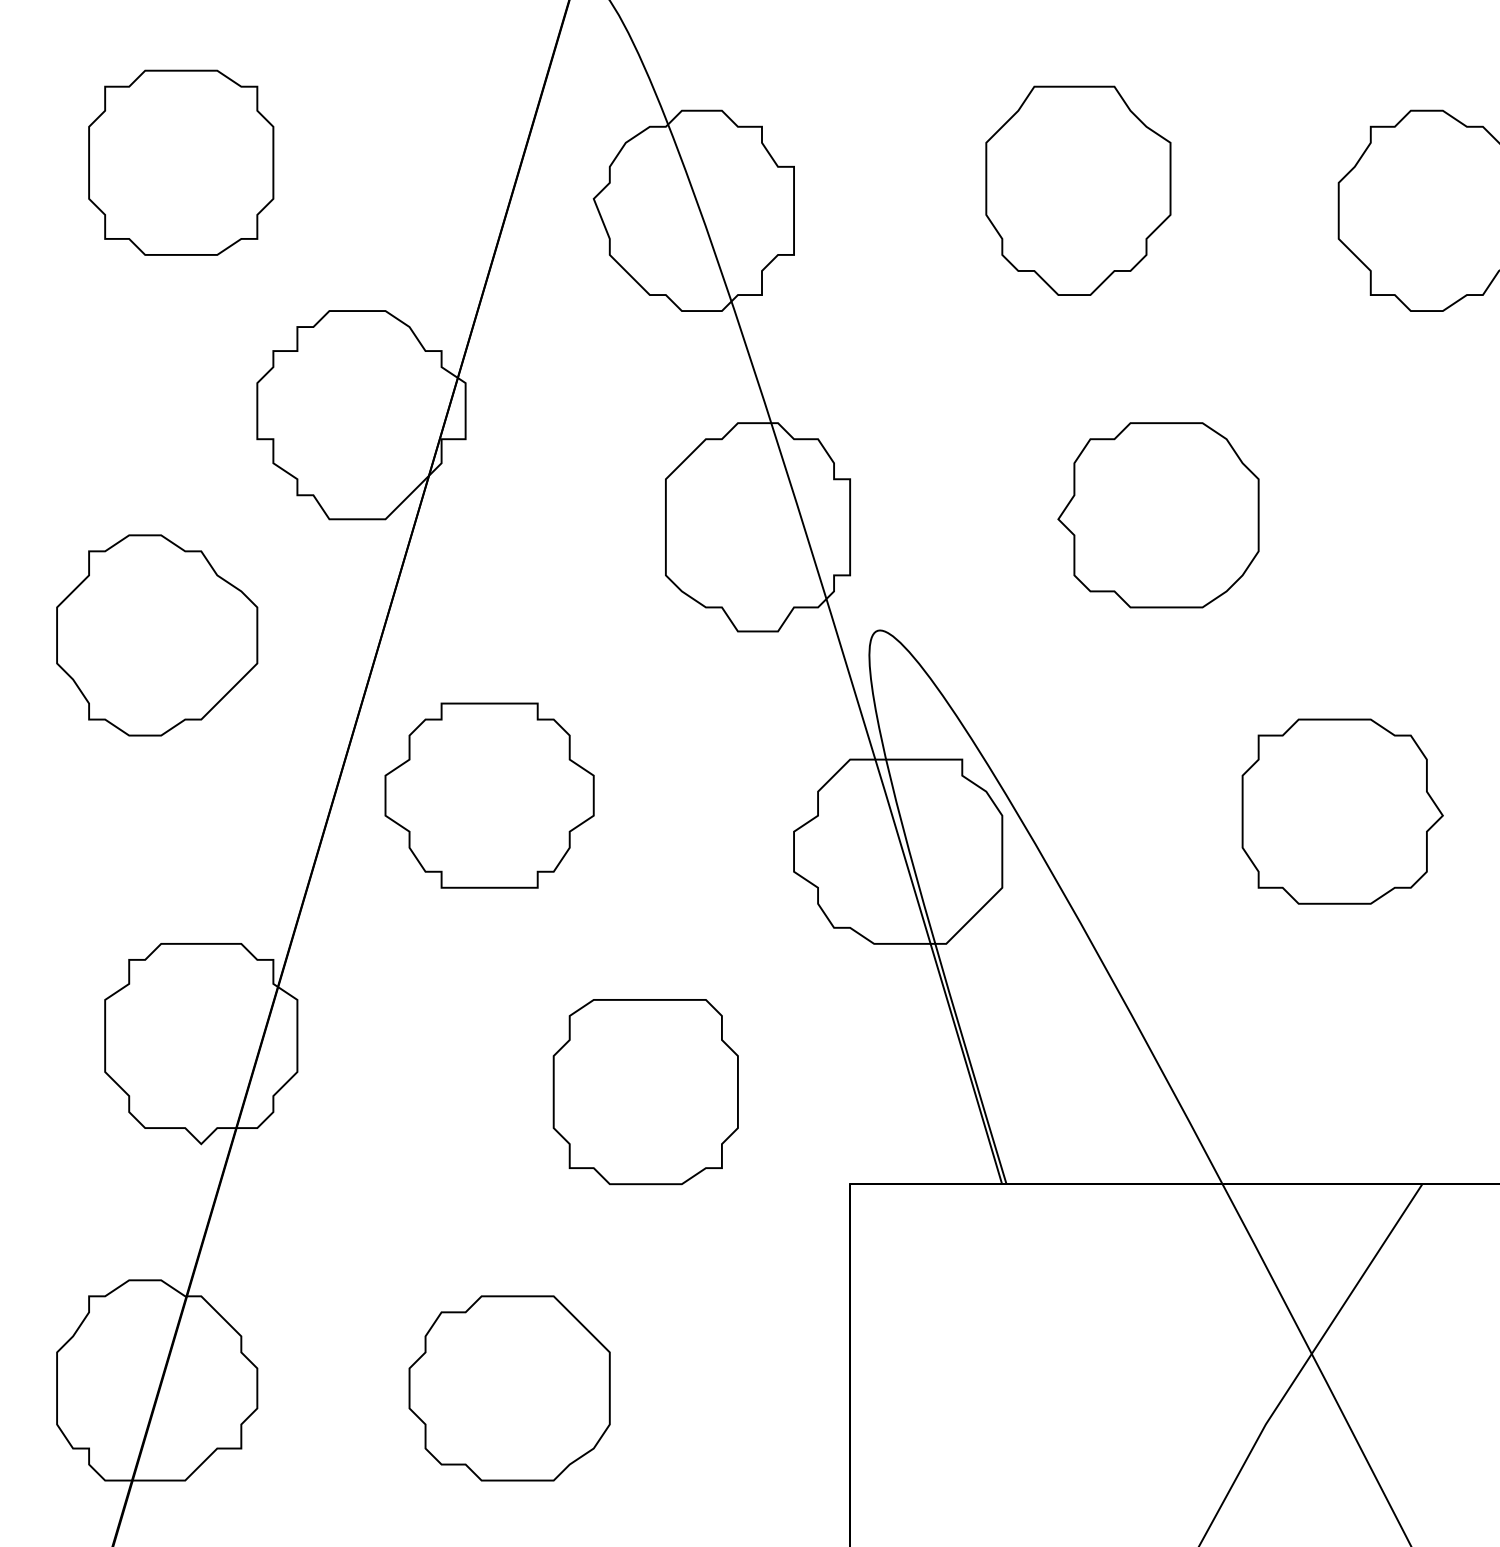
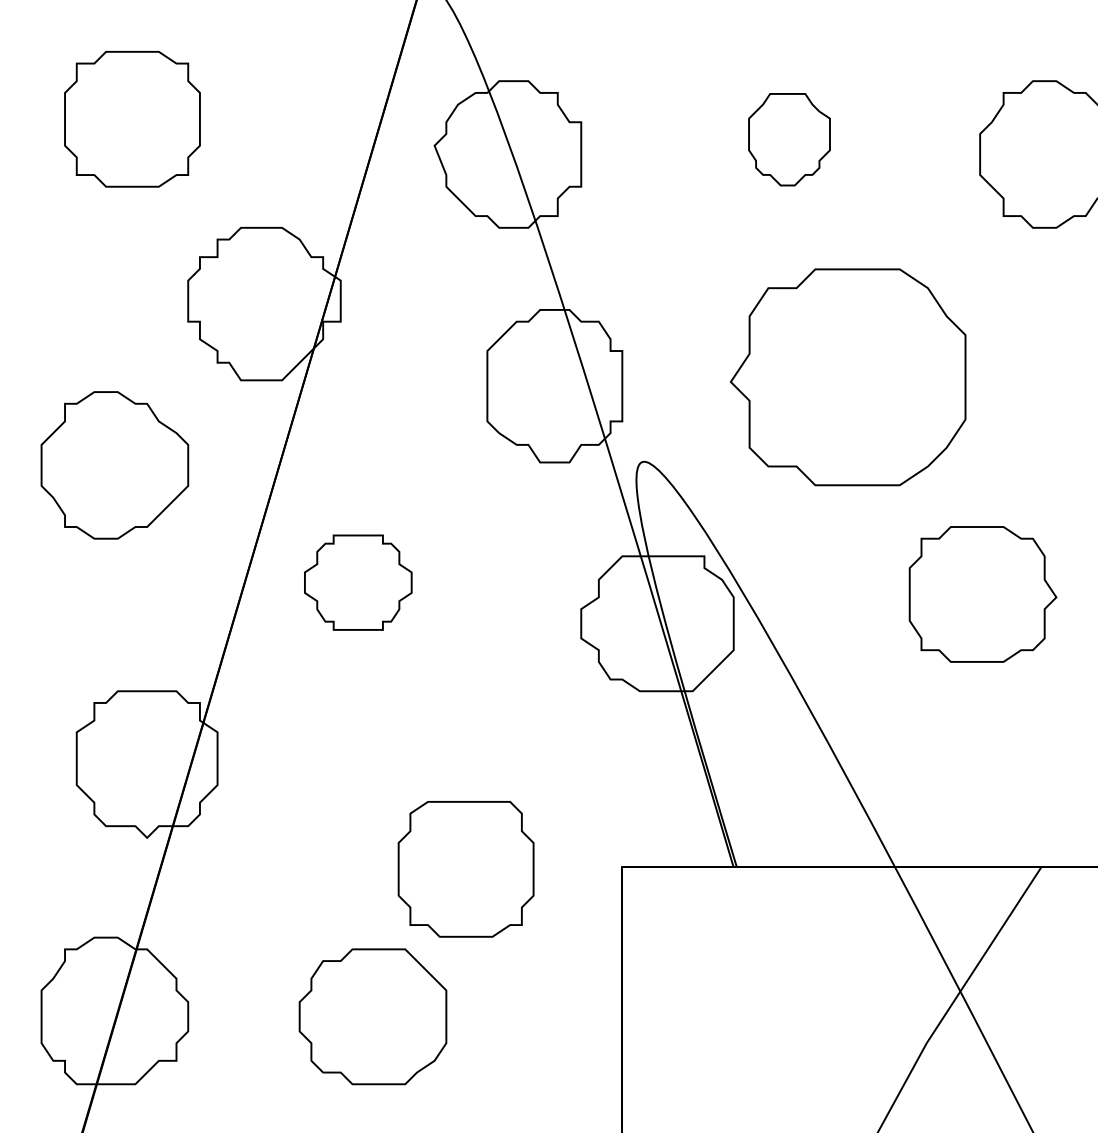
part: (1078, 190) -> (789, 139), size x0.6
part: (1158, 515) -> (848, 377), size x1.6
part: (489, 795) -> (358, 582), size x0.7
part: (645, 1092) -> (465, 869), moved

